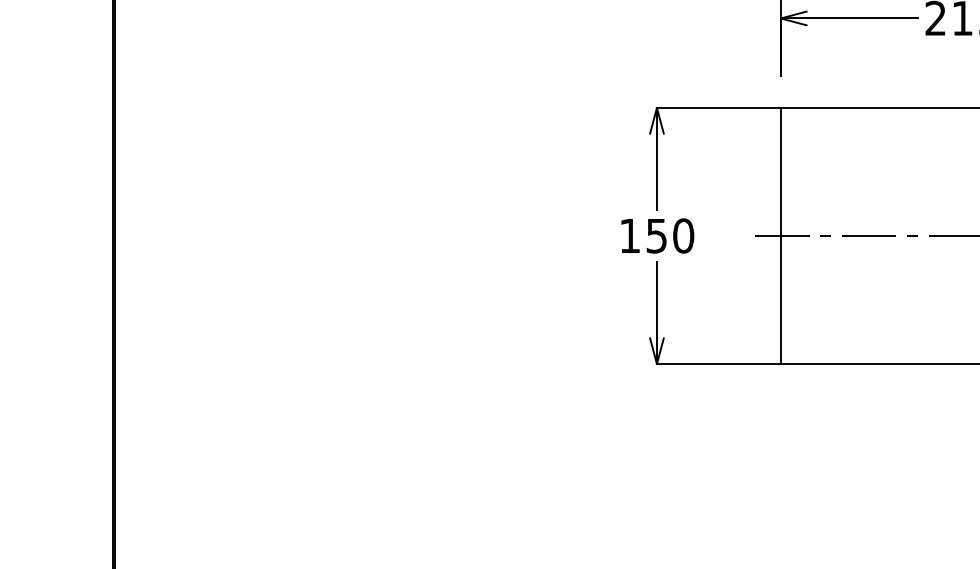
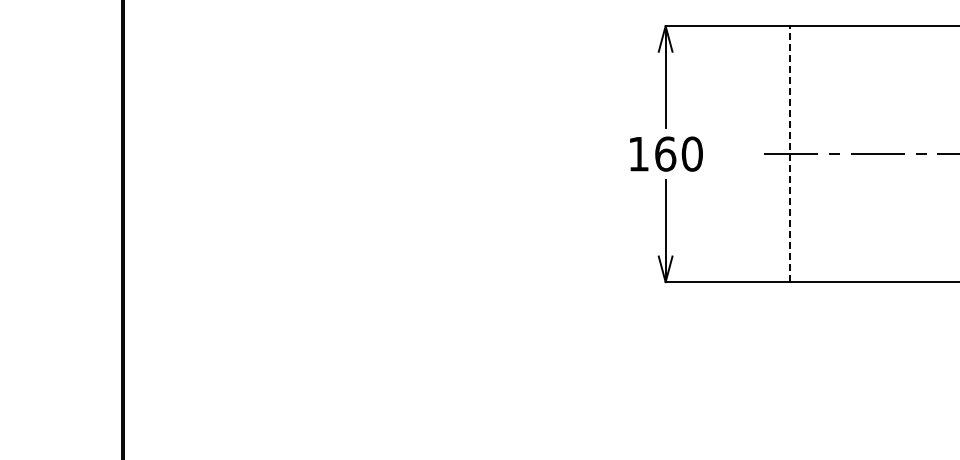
text: (656, 235) -> (665, 153), 150 -> 160
line: (780, 236) -> (789, 154), solid -> dashed

